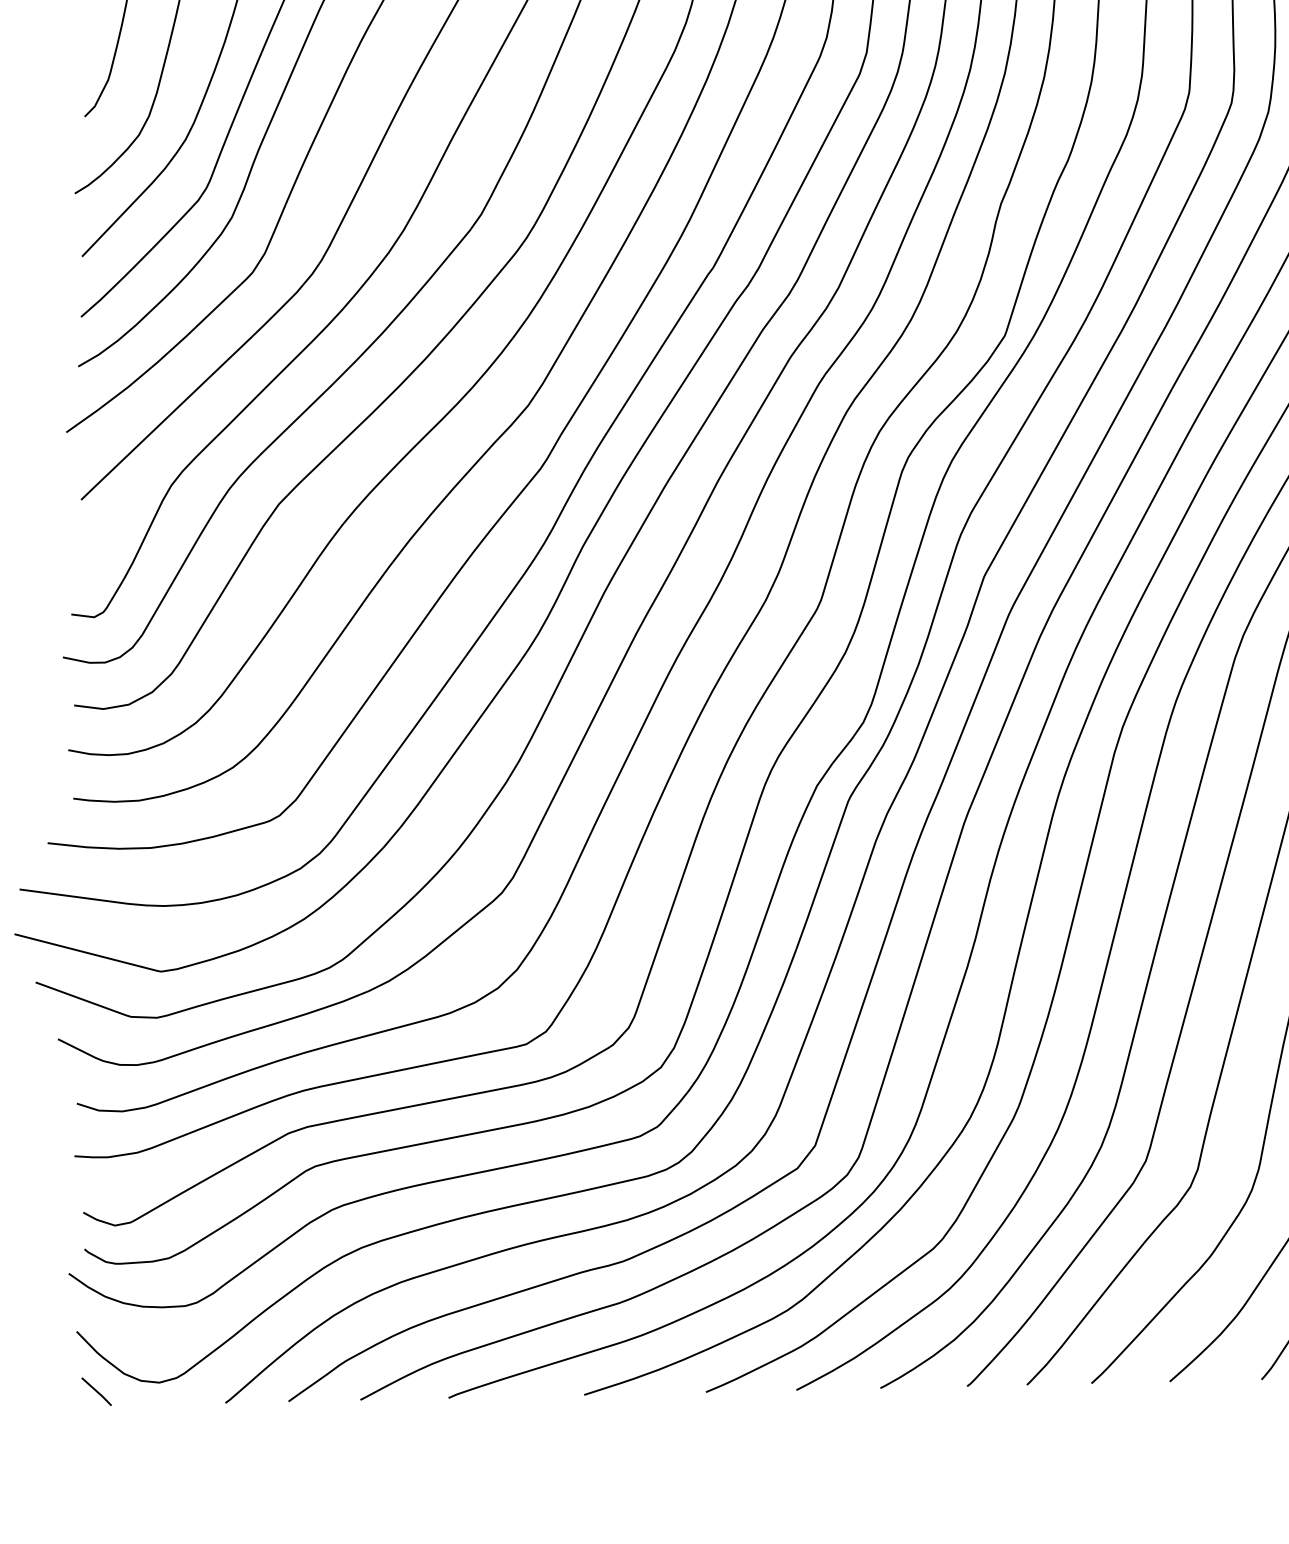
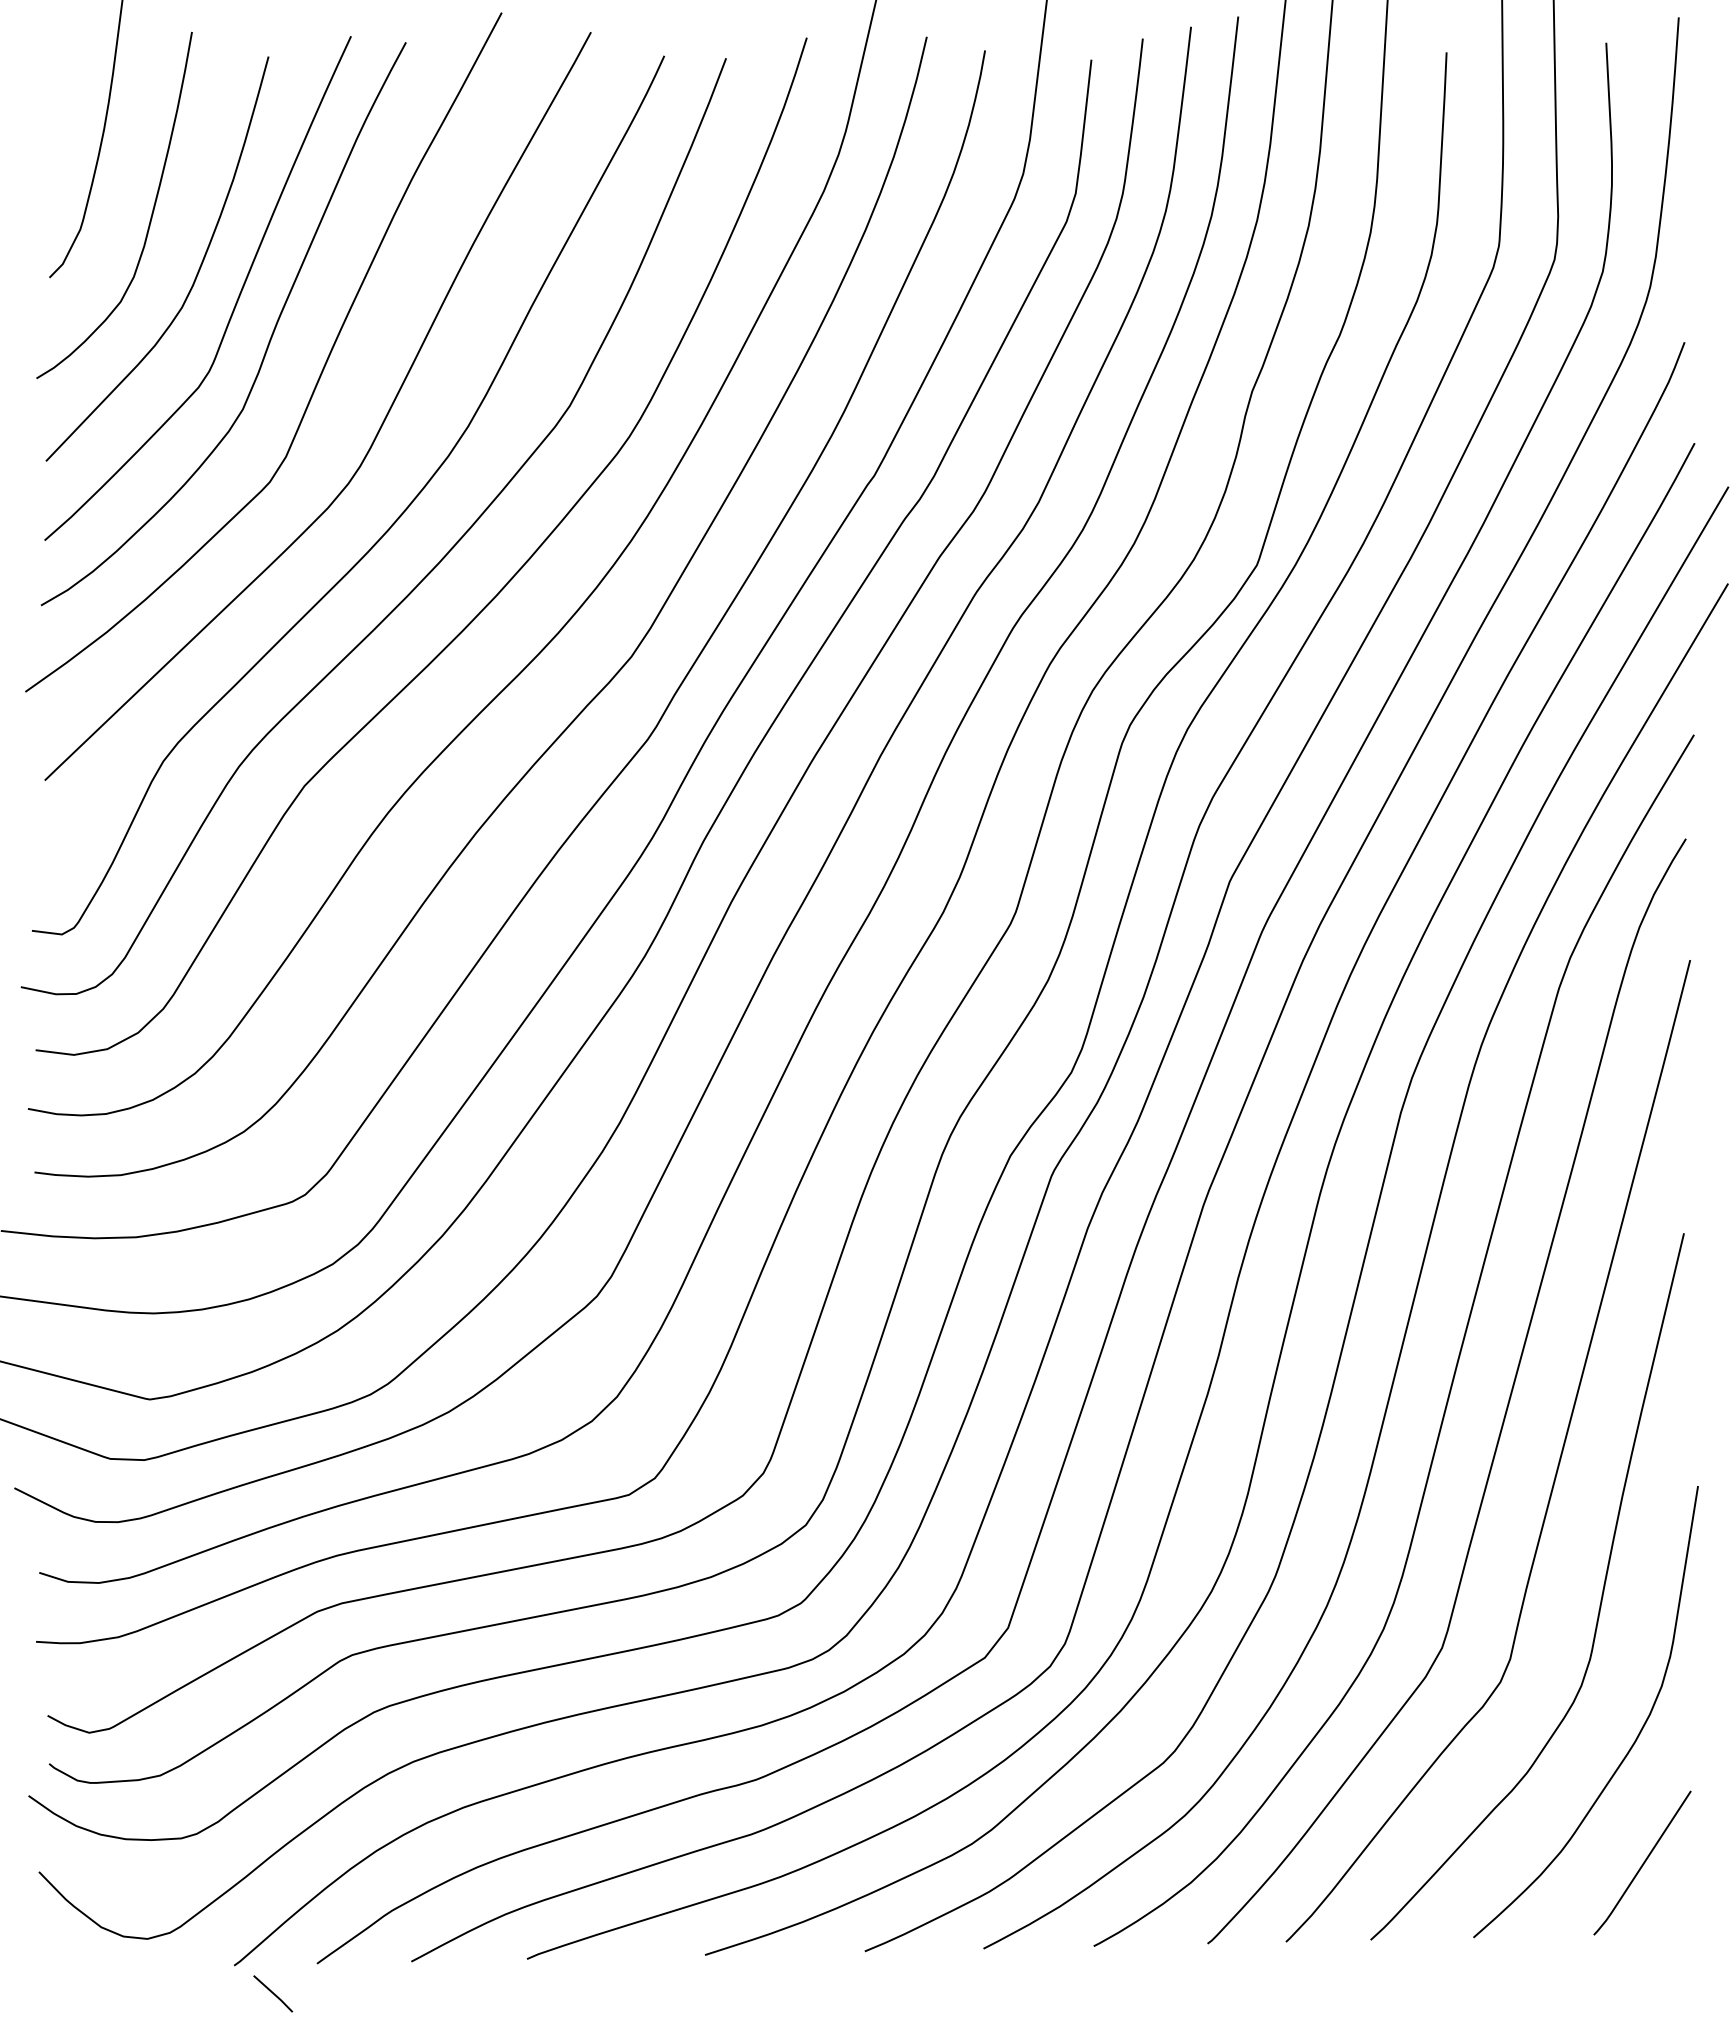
line: (96, 1391) -> (273, 1993), moved

